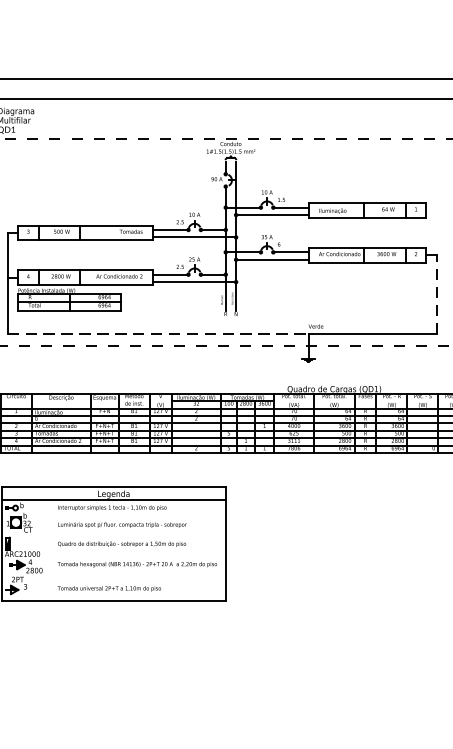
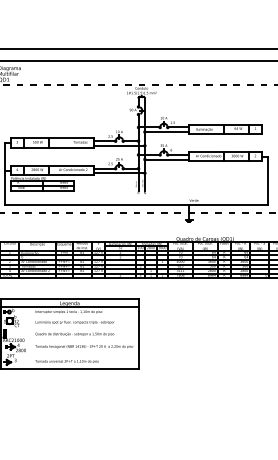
line: (437, 293) -> (268, 180), dashed -> solid
line: (158, 334) -> (97, 205), dashed -> solid

